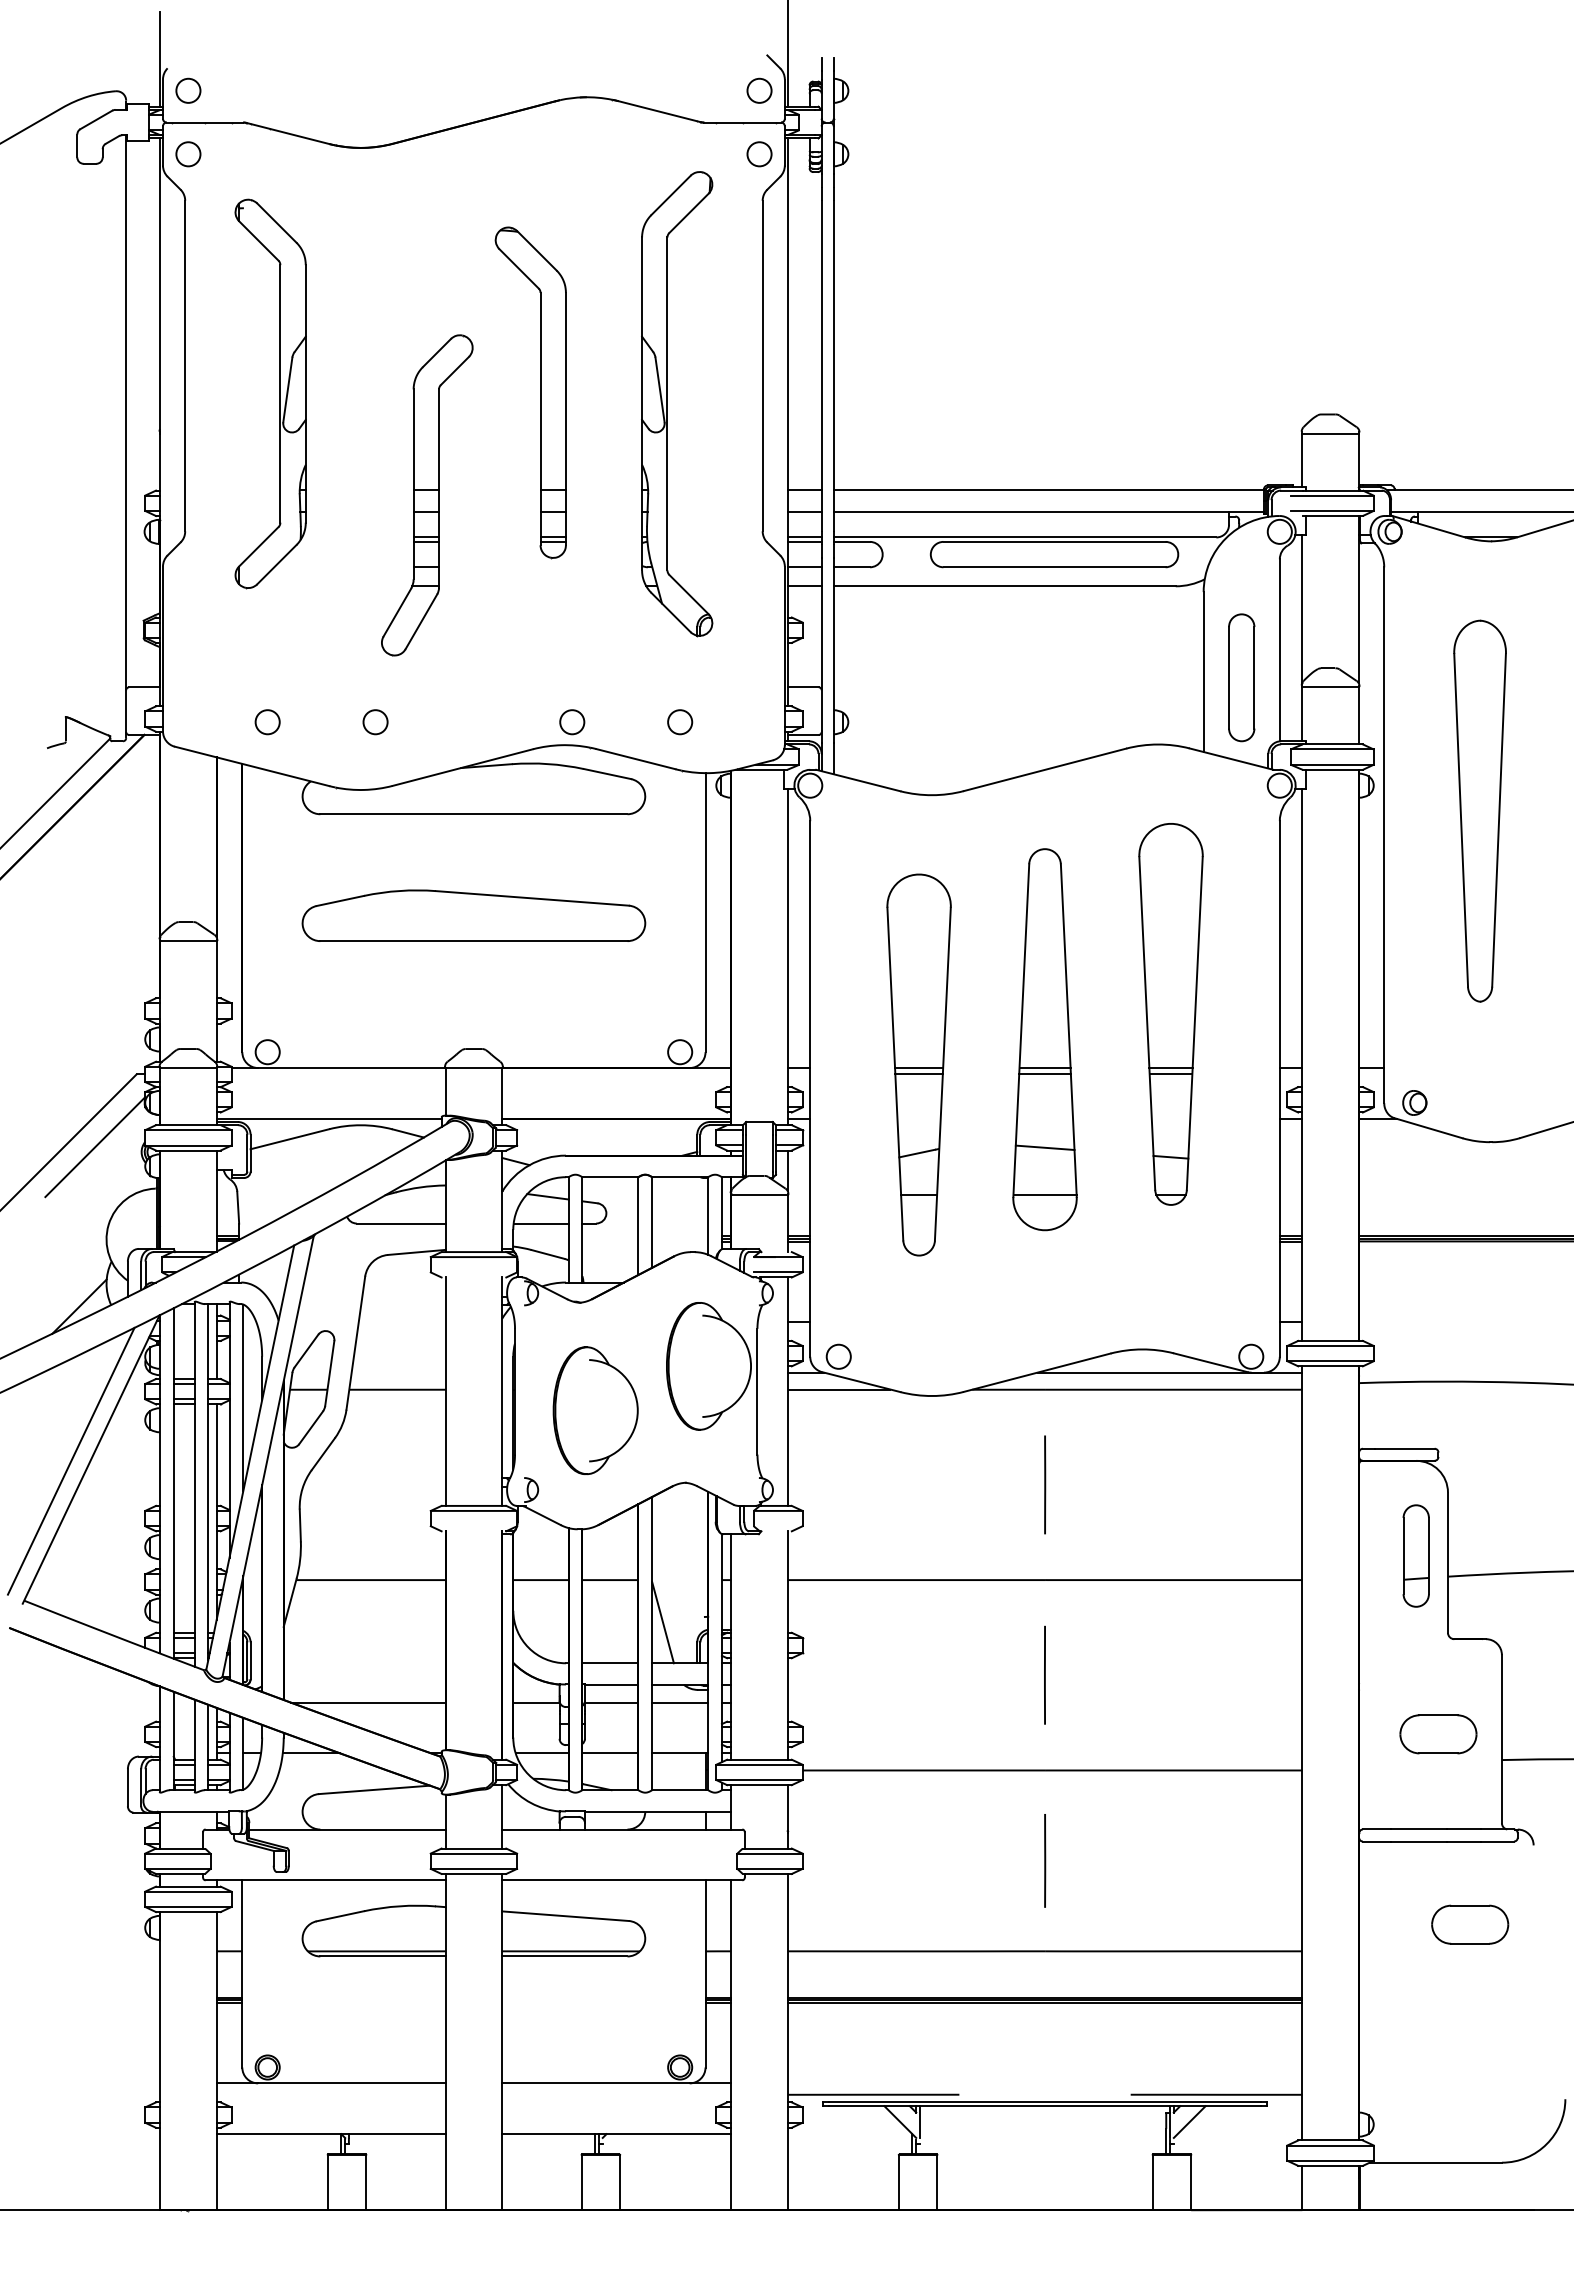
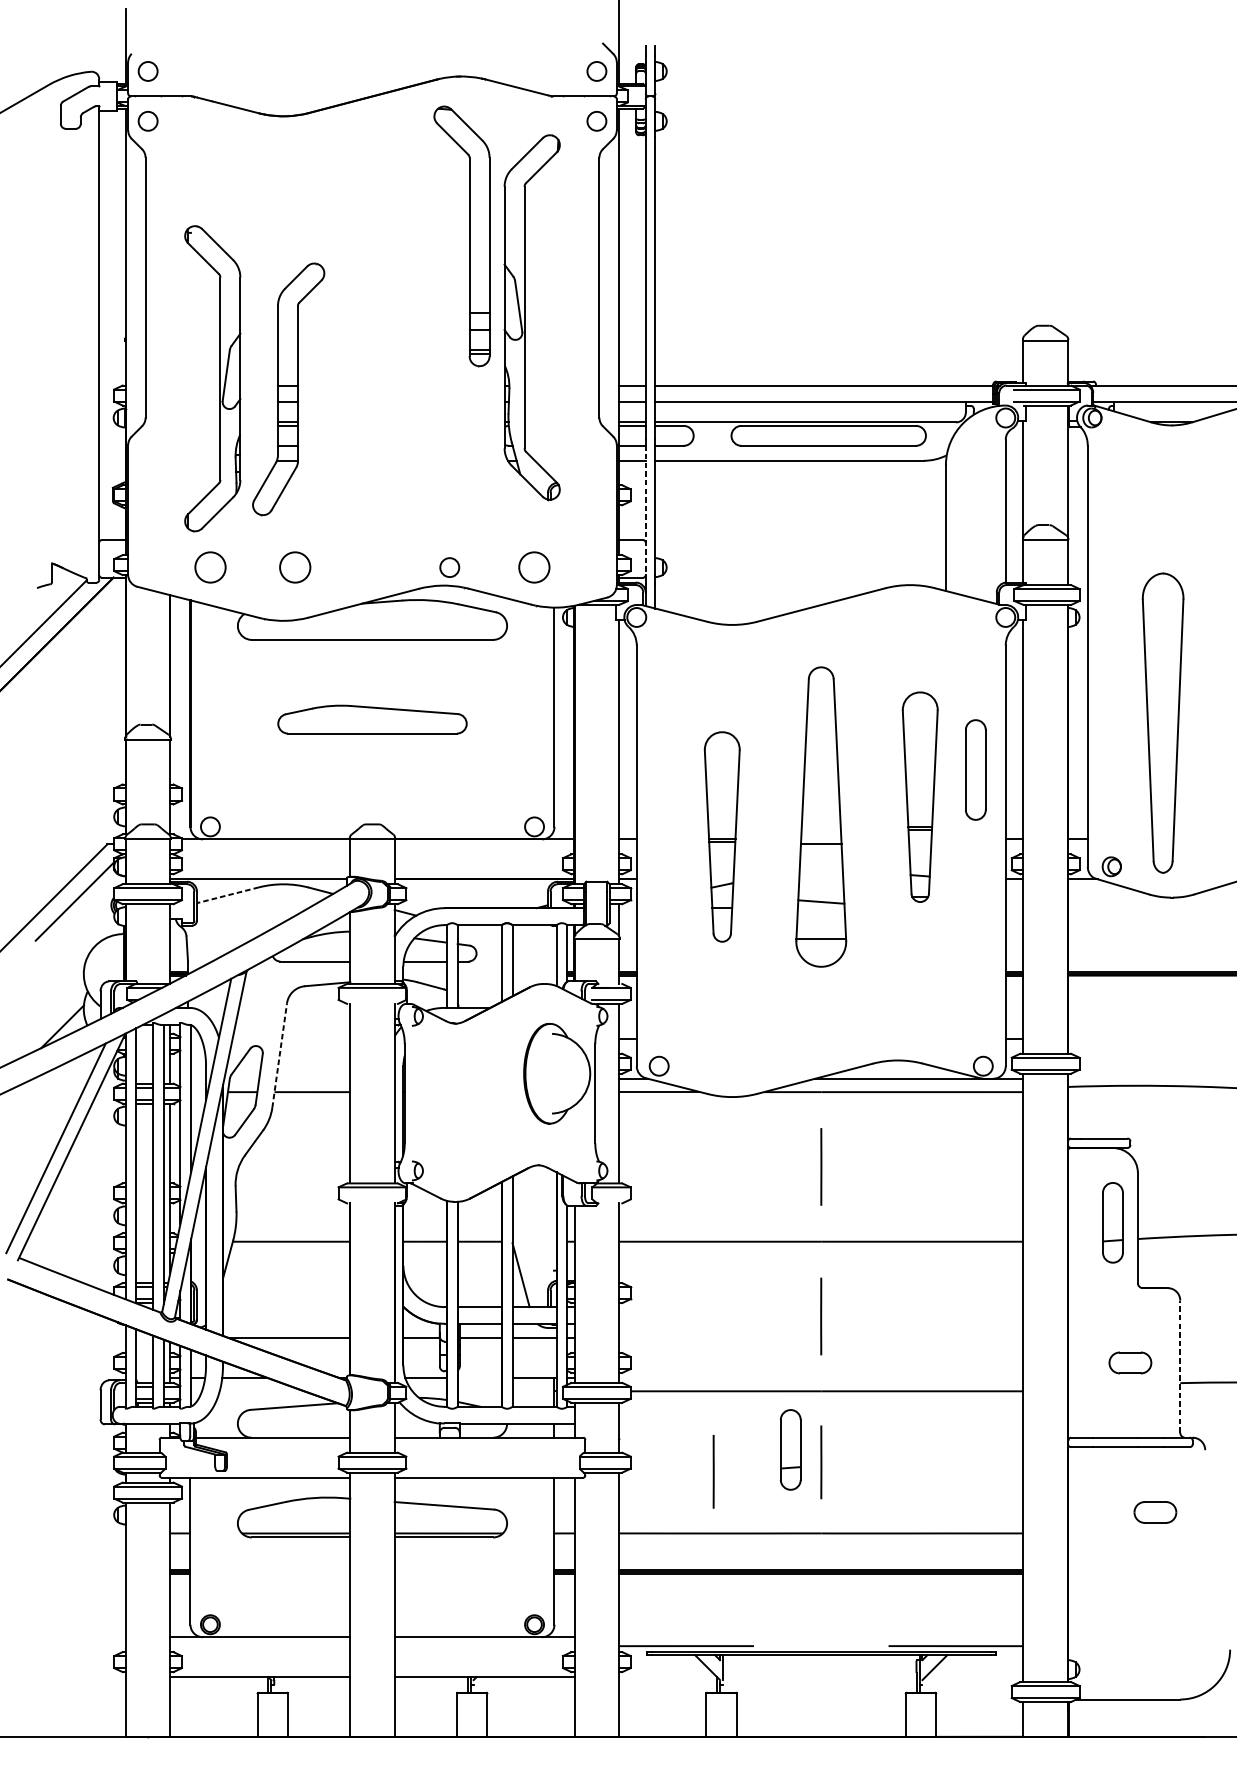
part: (540, 392) -> (469, 236), moved
part: (279, 393) -> (219, 378), moved
part: (427, 495) -> (288, 389), moved
line: (821, 649) -> (645, 510), solid -> dashed
part: (1241, 677) -> (975, 769), moved
circle: (267, 722) -> (210, 567), size x1.6
circle: (375, 722) -> (295, 567), size x1.6
circle: (680, 722) -> (534, 567), size x1.6
part: (1479, 810) -> (1162, 722), moved
part: (473, 915) -> (372, 719), size x0.7
part: (1170, 1014) -> (919, 797), size x0.7
part: (918, 1064) -> (721, 836), size x0.7
line: (1044, 1068) -> (820, 839), removed
line: (289, 1139) -> (227, 895), solid -> dashed
line: (355, 1342) -> (279, 1055), solid -> dashed
part: (595, 1410) -> (468, 1108), removed
part: (1438, 1734) -> (1130, 1363), size x0.7
line: (1501, 1738) -> (1179, 1366), solid -> dashed
line: (610, 1753) -> (479, 1377), removed
part: (1005, 1844) -> (790, 1449), added
line: (908, 1872) -> (713, 1471), added
part: (1470, 1924) -> (1155, 1512), size x0.7

